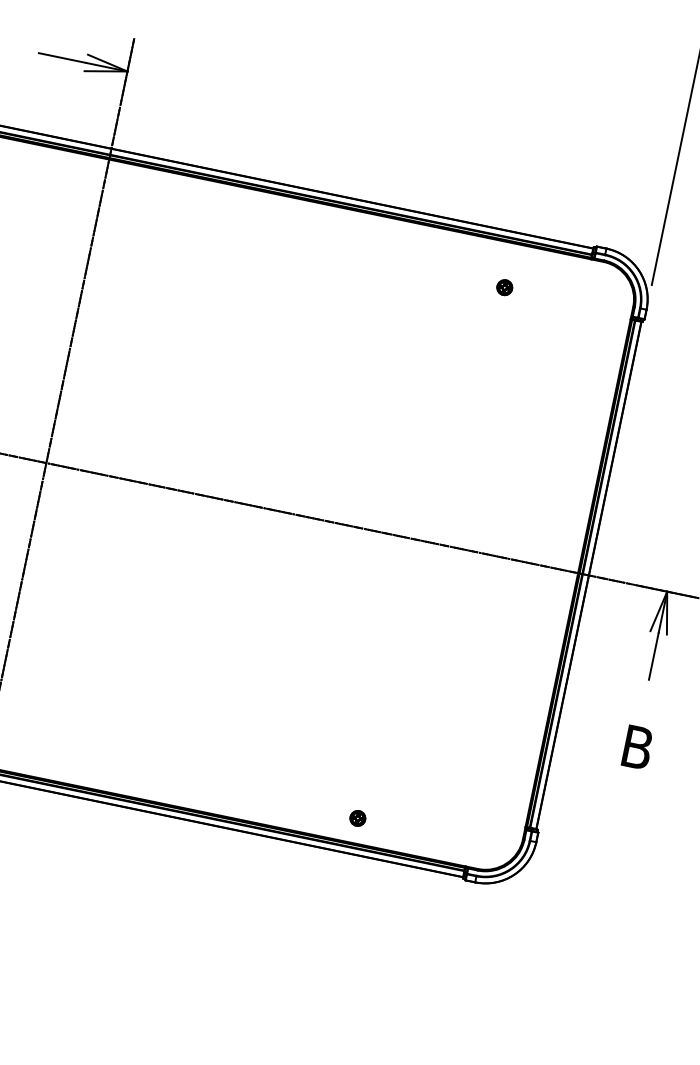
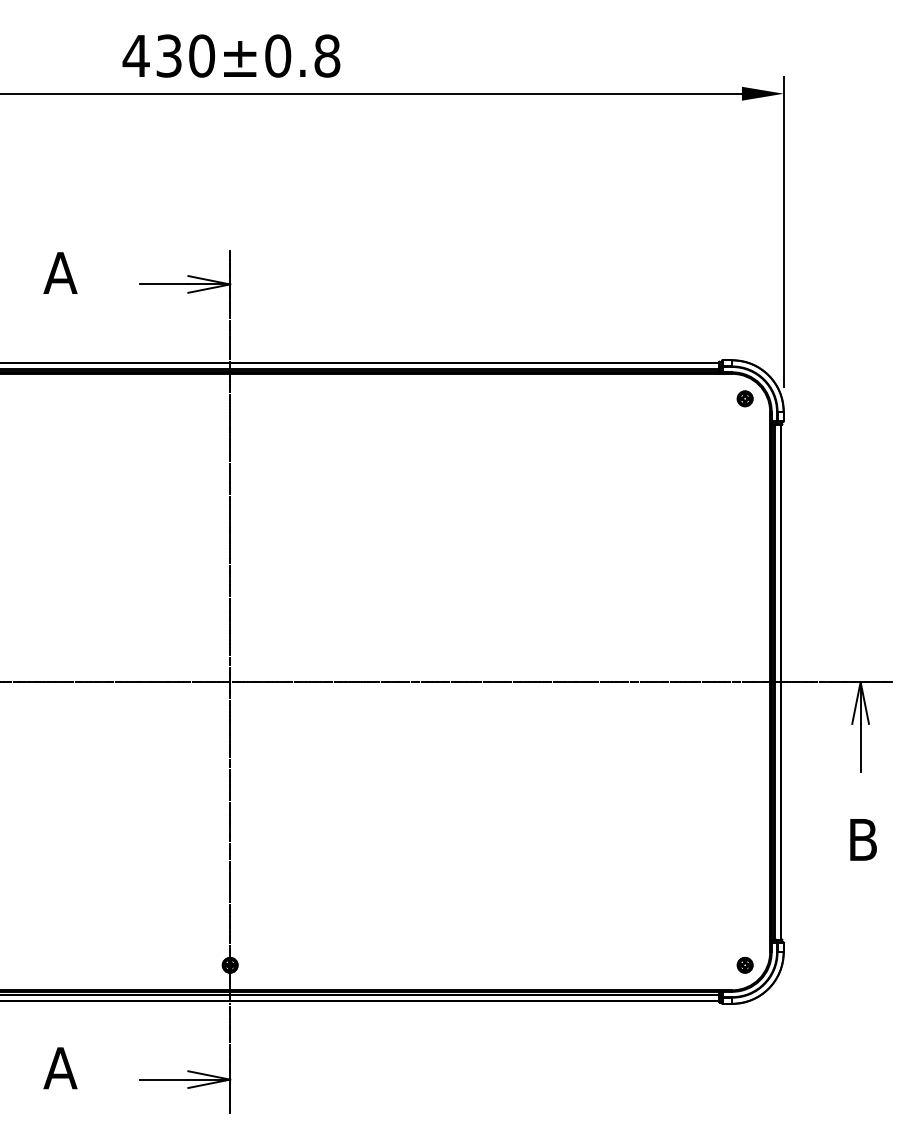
part: (504, 287) -> (744, 398), moved
part: (357, 817) -> (744, 964), moved

